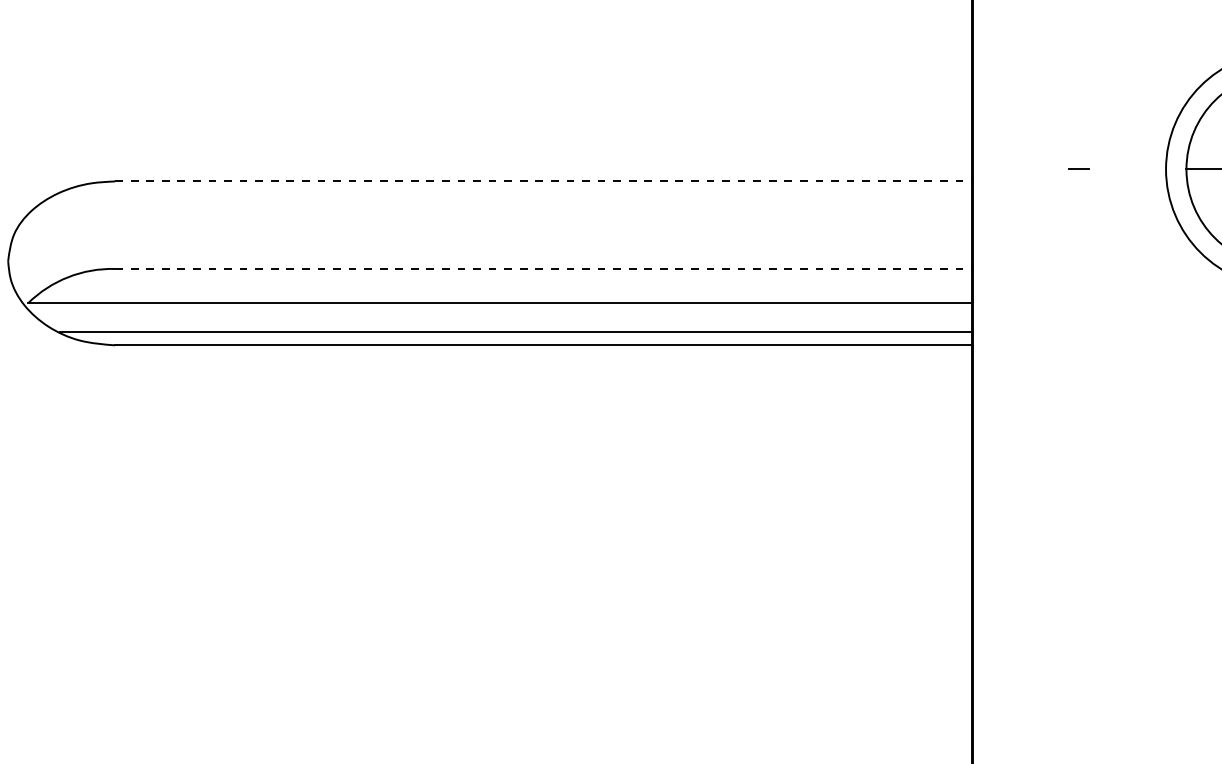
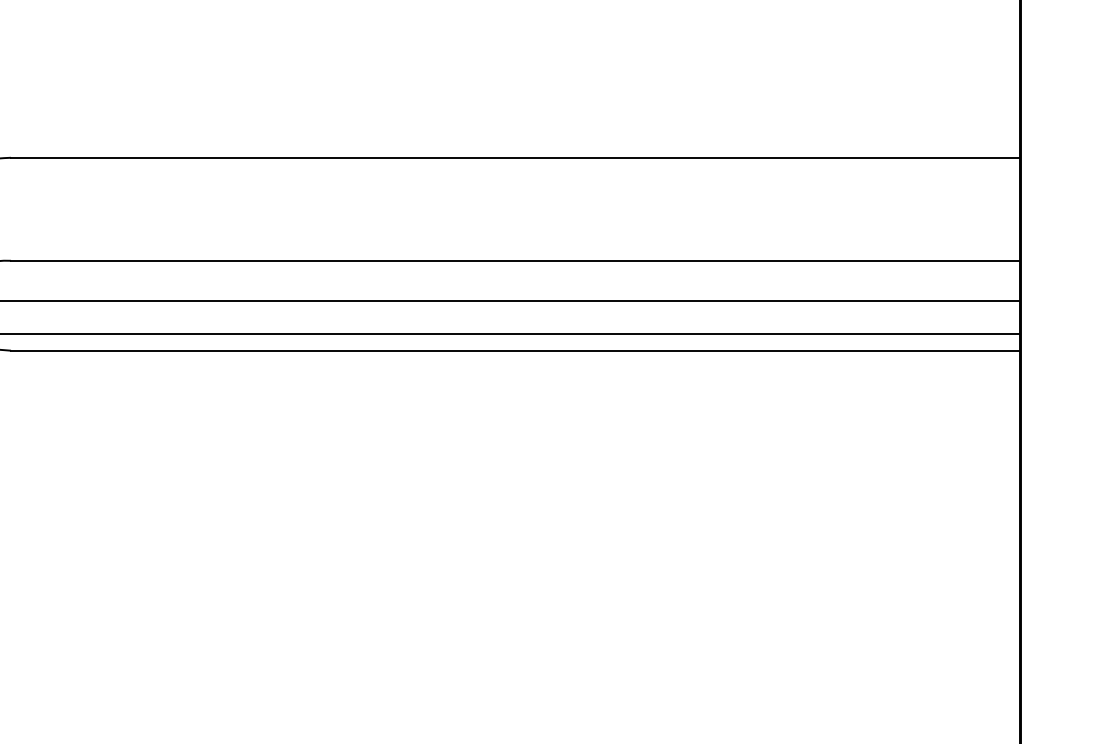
line: (543, 181) -> (515, 157), dashed -> solid
line: (543, 268) -> (515, 260), dashed -> solid

